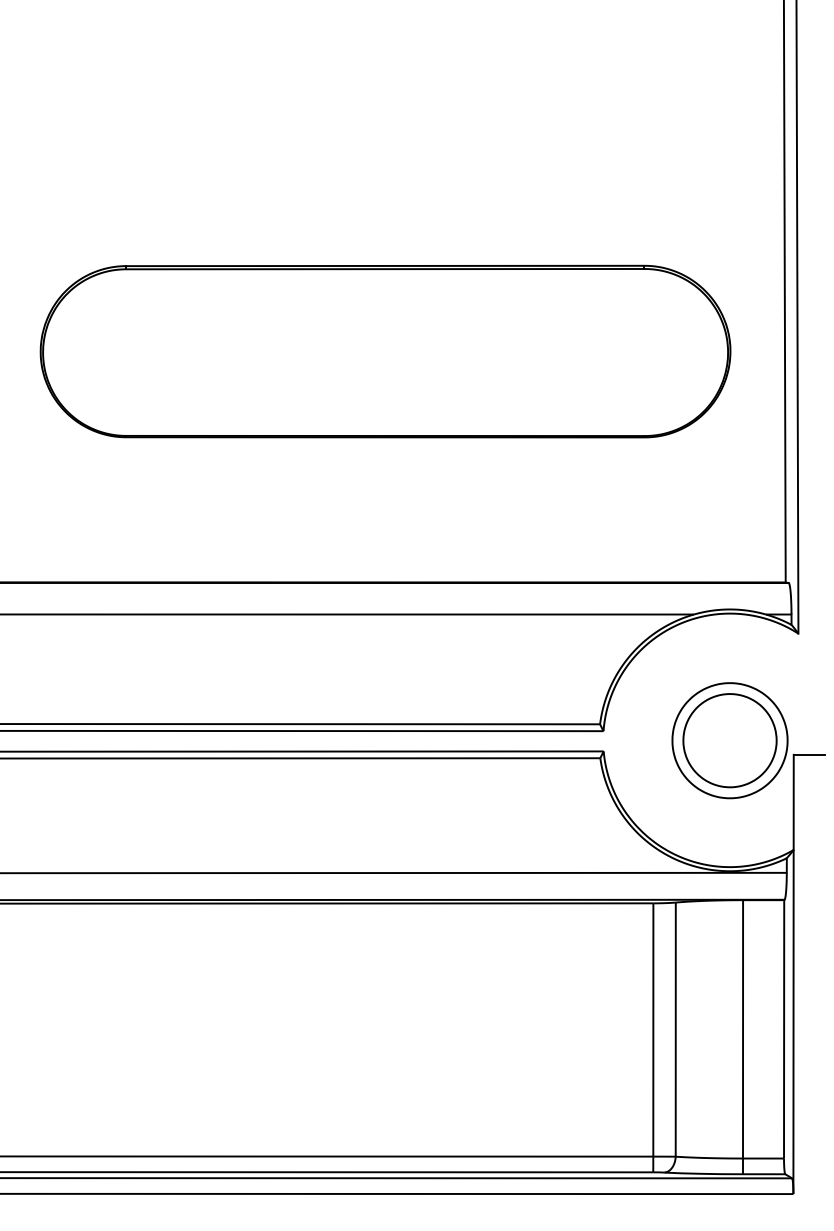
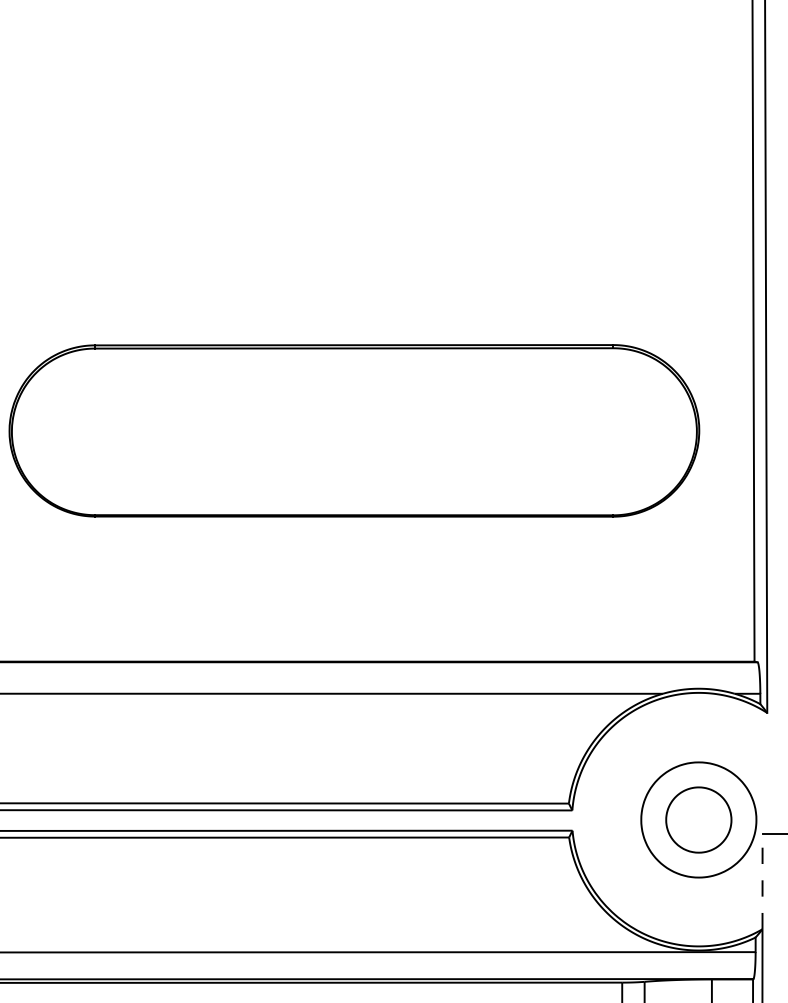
part: (729, 740) -> (698, 819), size x0.7
line: (793, 802) -> (762, 881), solid -> dashed

